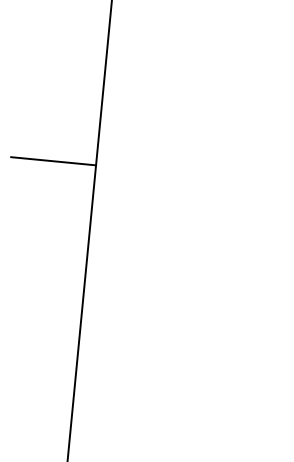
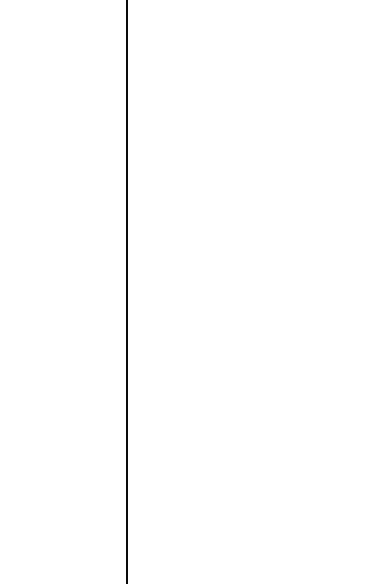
line: (53, 161) -> (73, 233), removed

